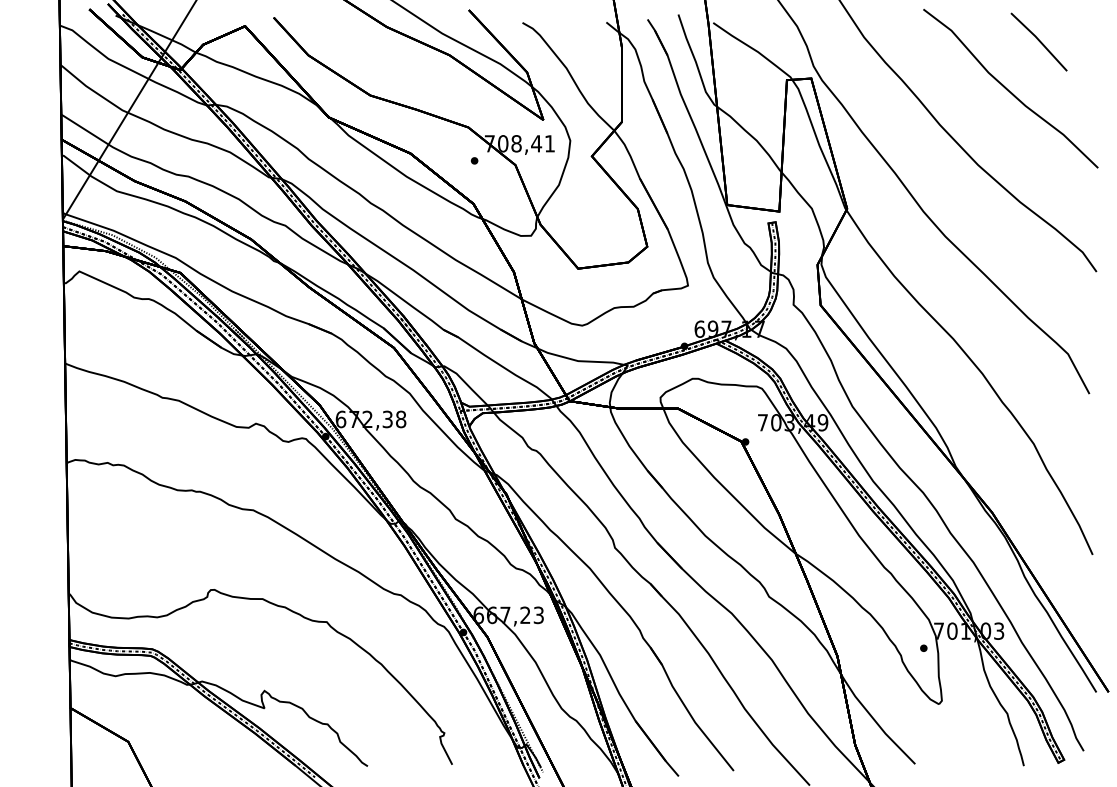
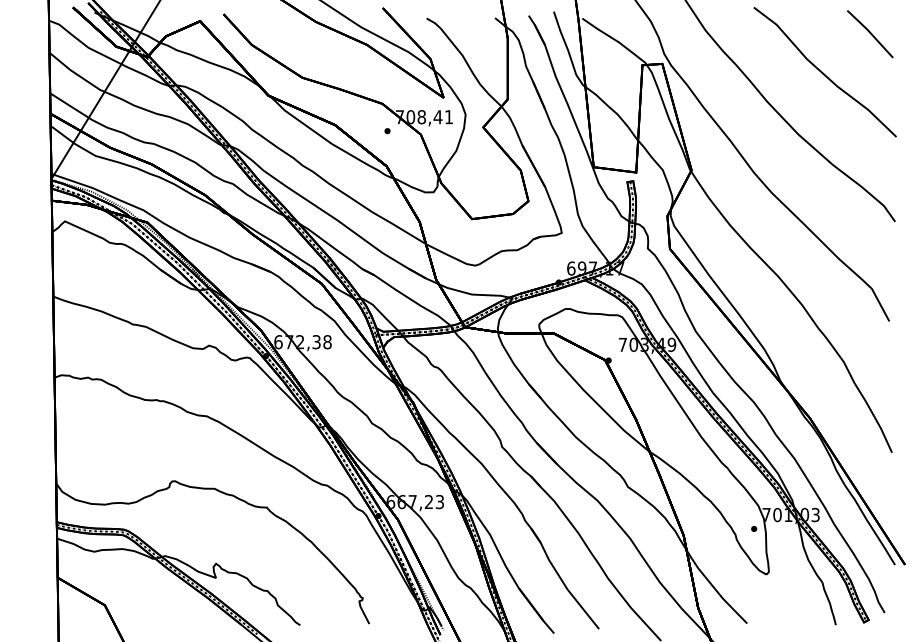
line: (1039, 42) -> (870, 34), moved

